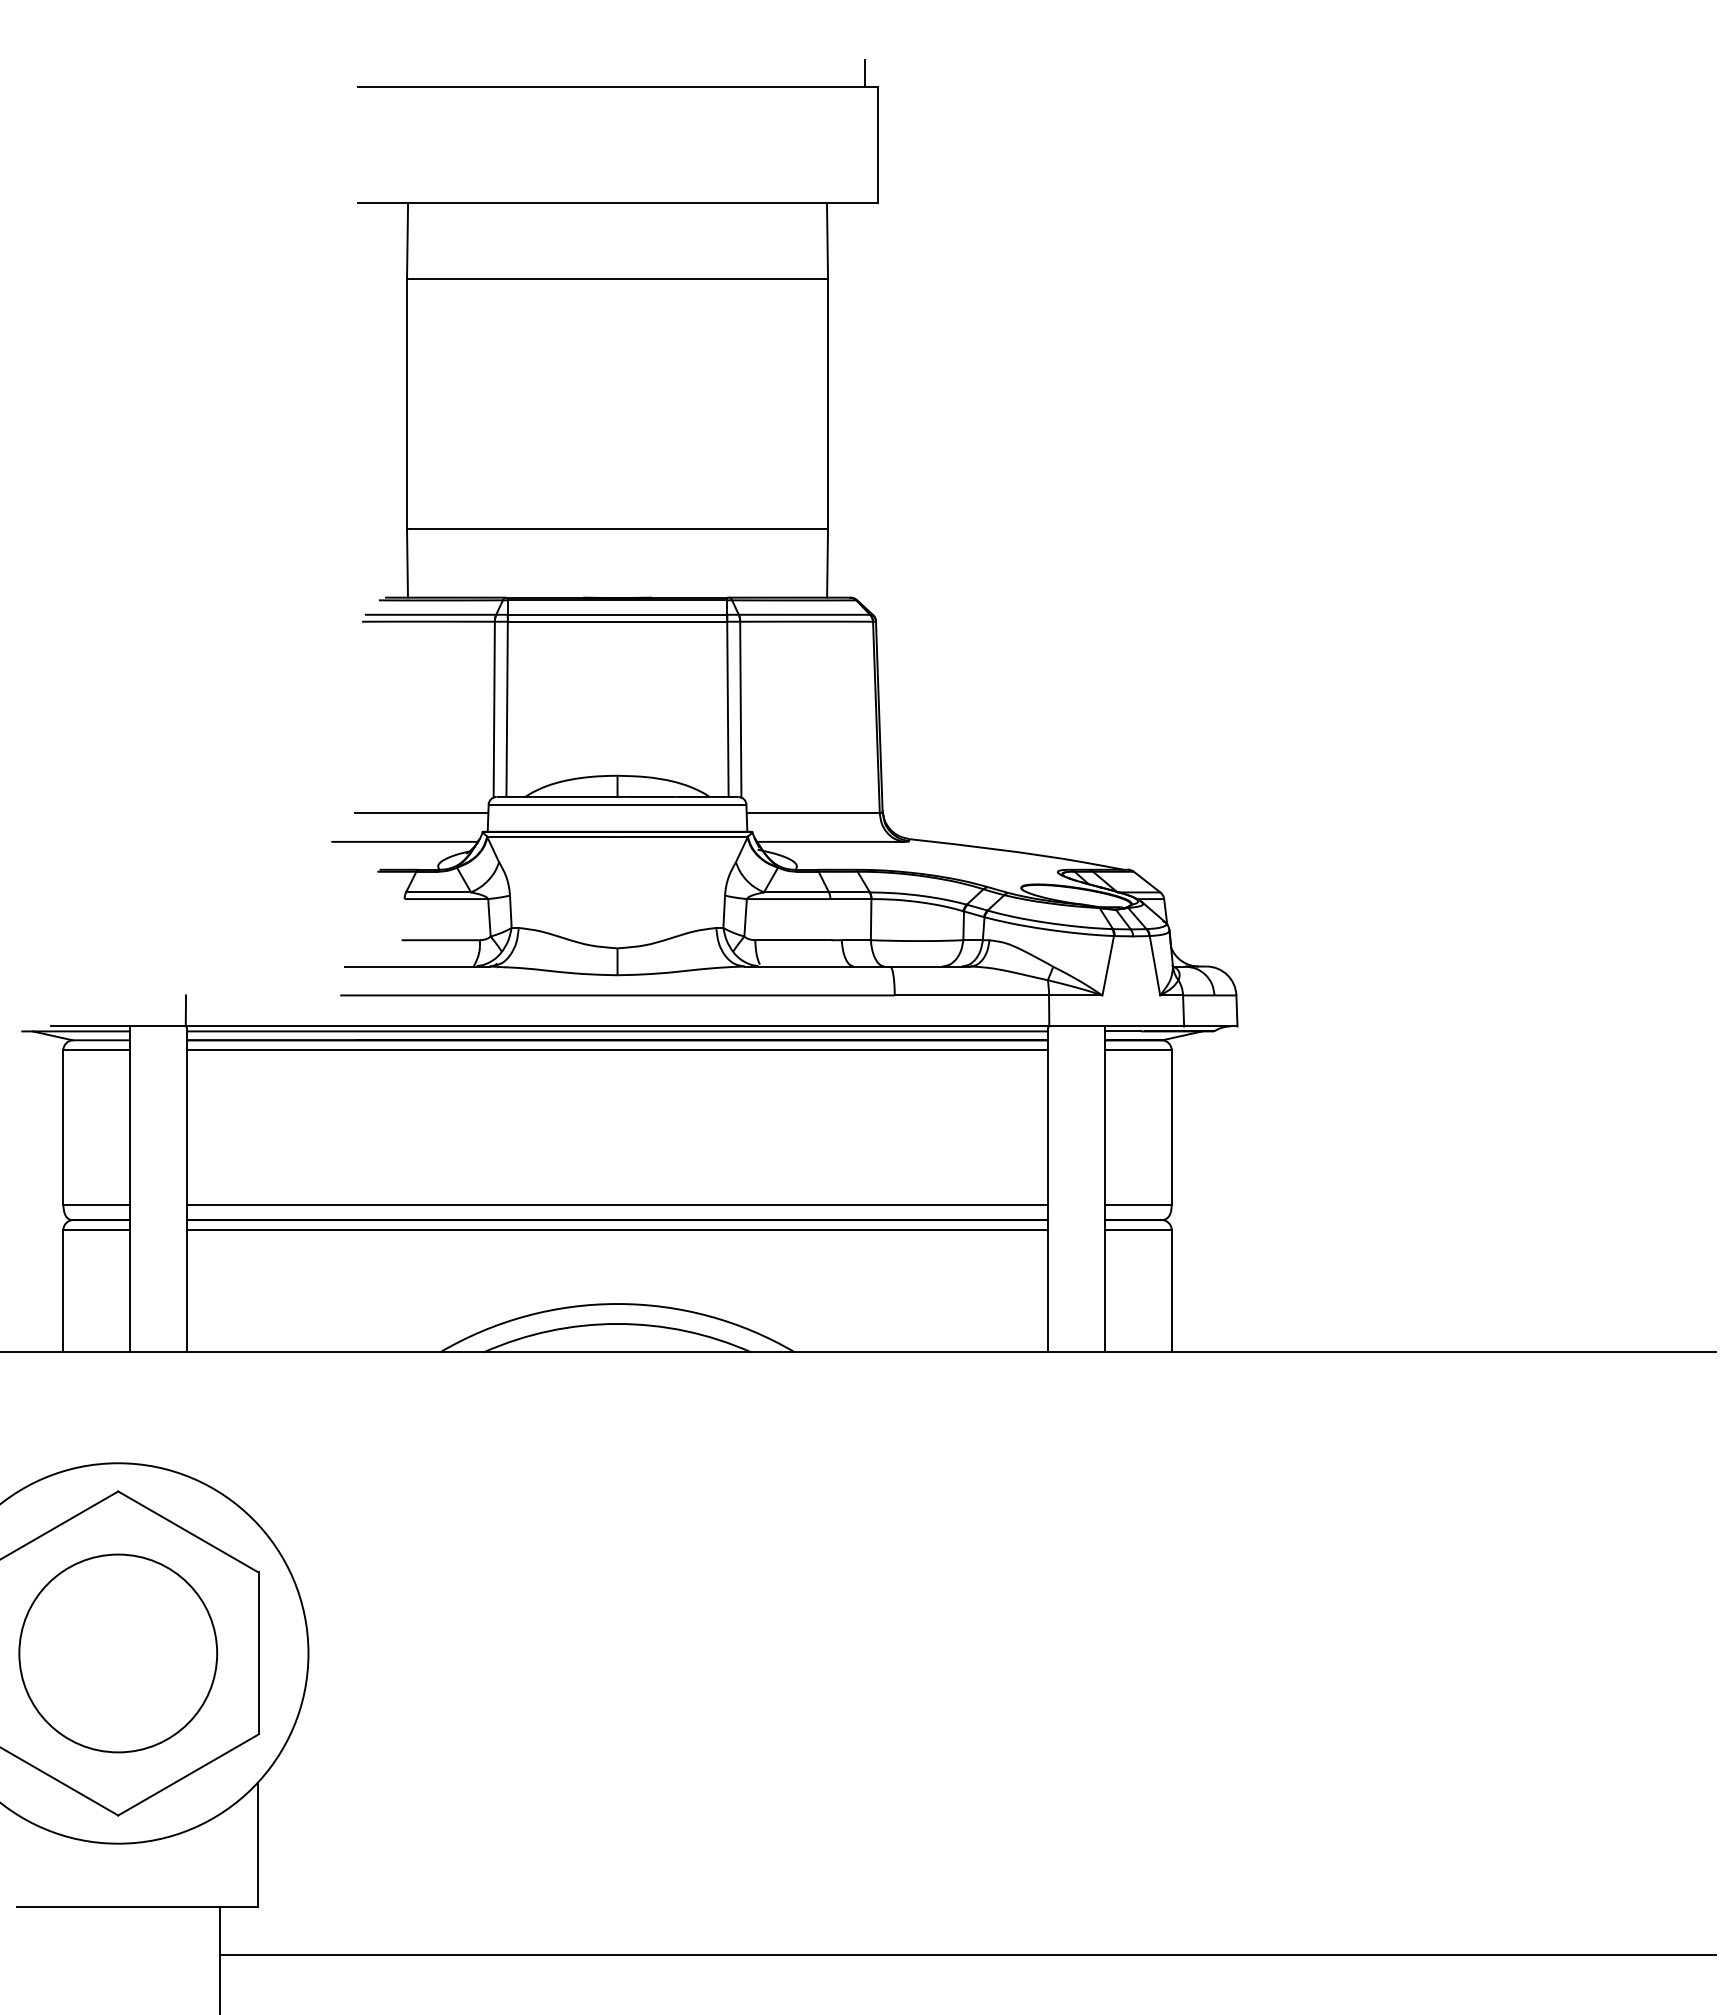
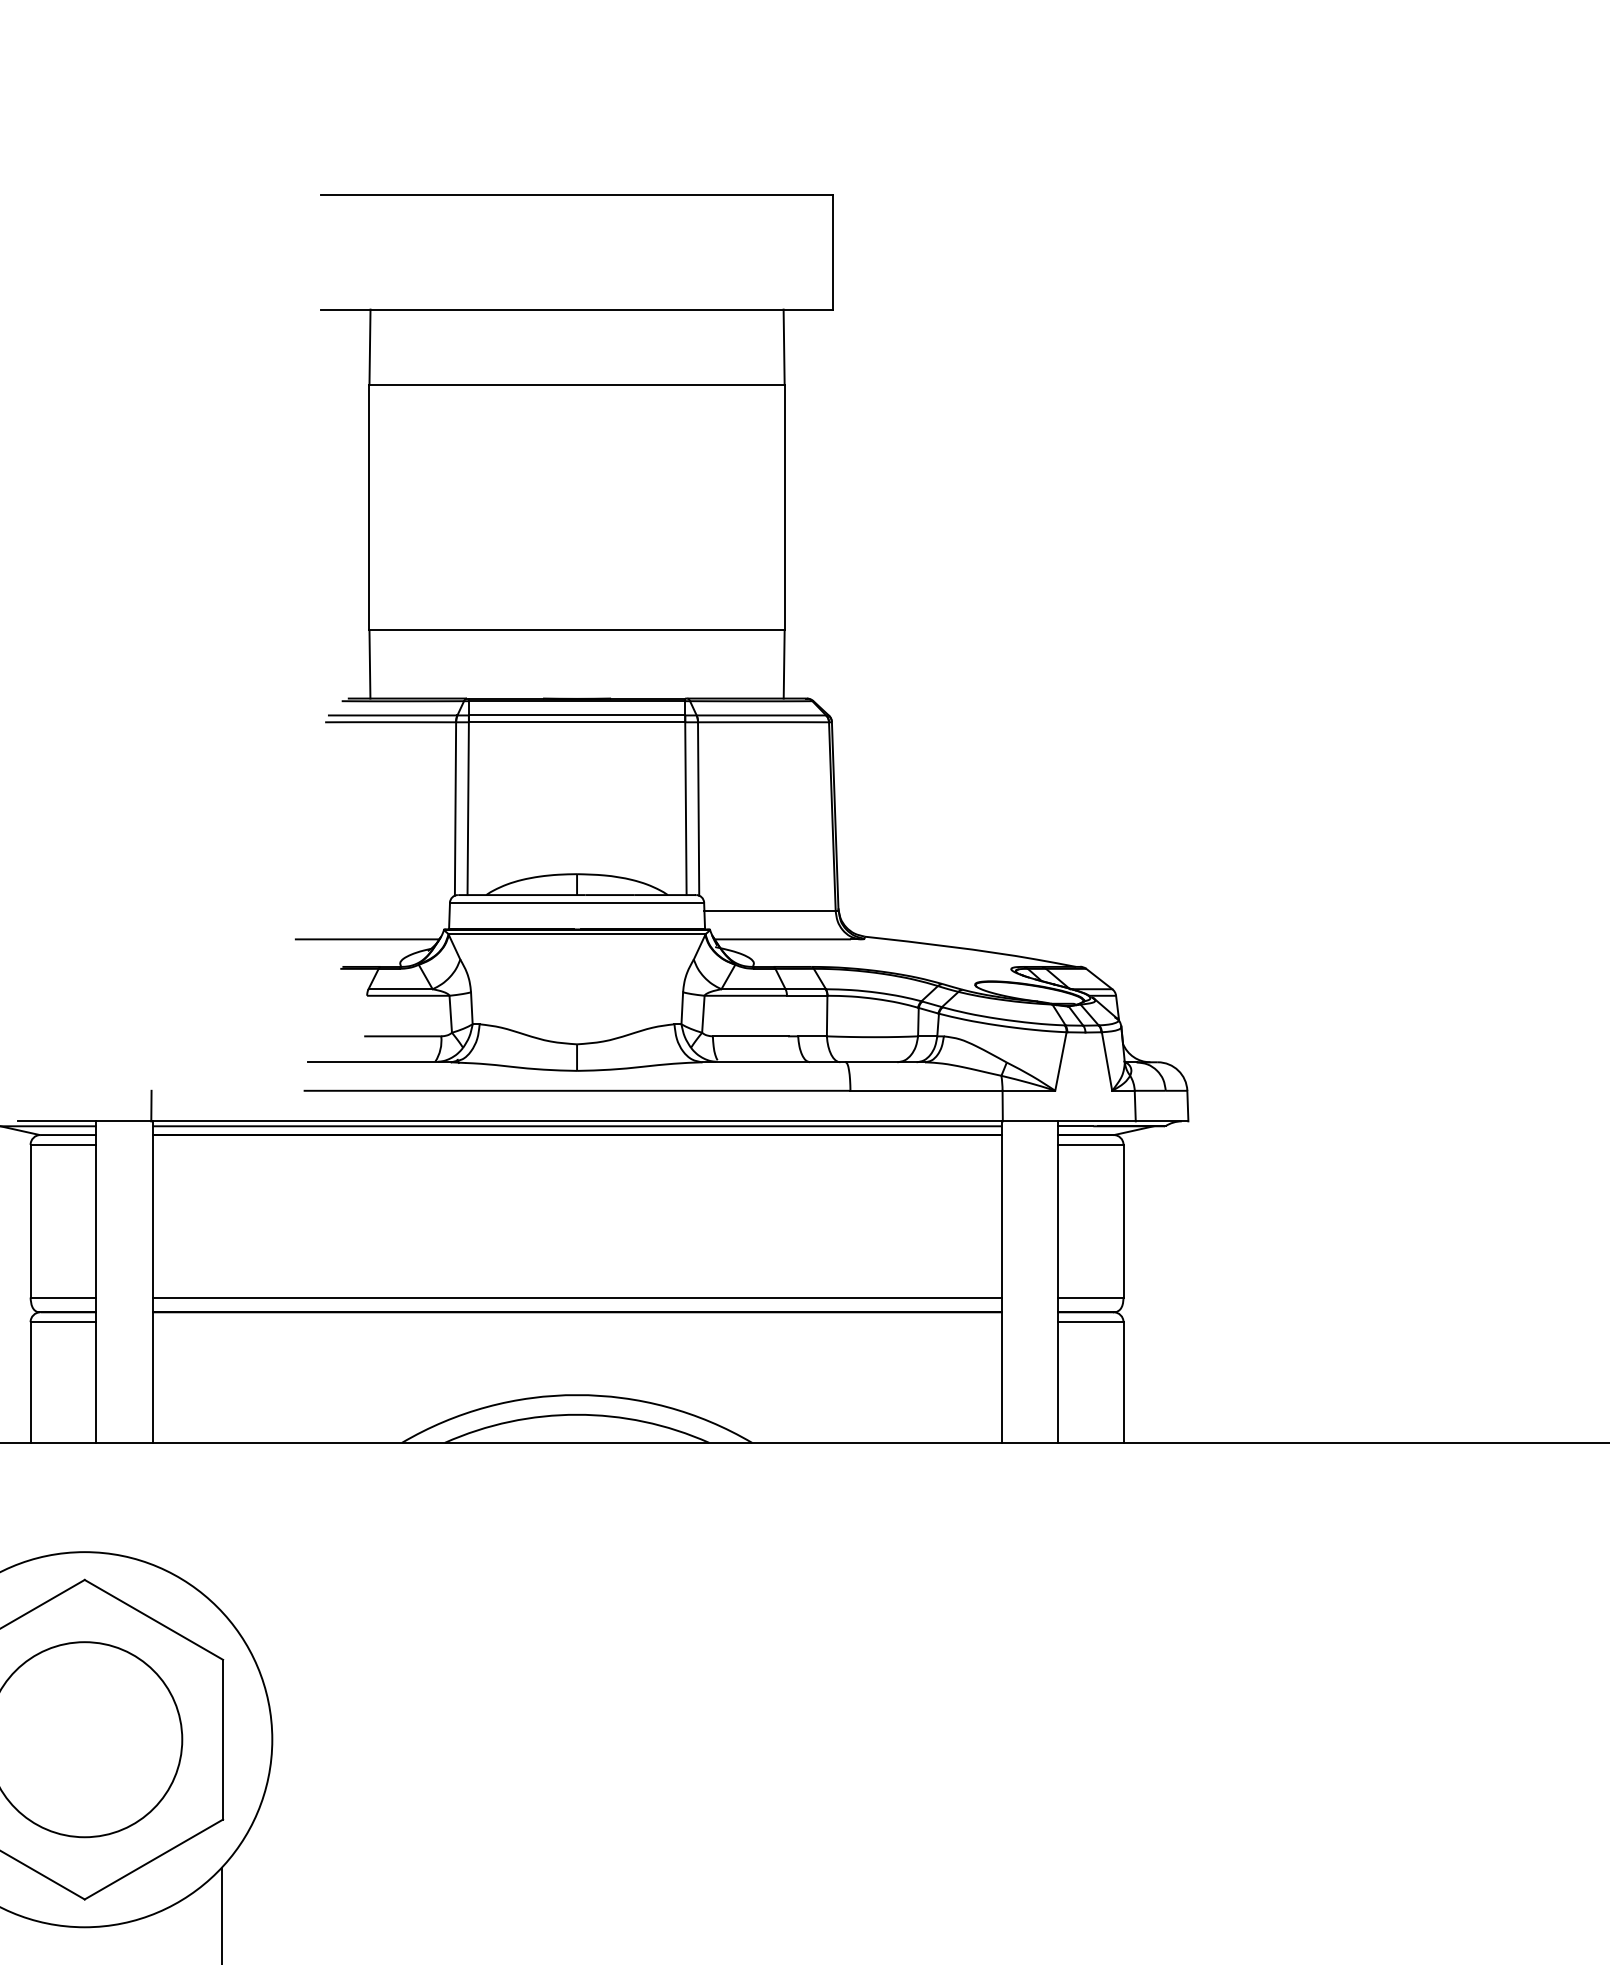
line: (864, 73) -> (820, 181), removed
line: (421, 813) -> (383, 911), removed
line: (617, 1050) -> (577, 1145), removed
line: (617, 1230) -> (577, 1322), removed

